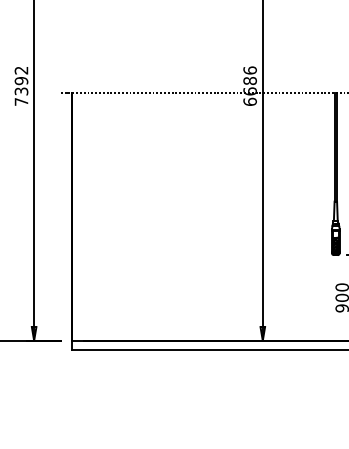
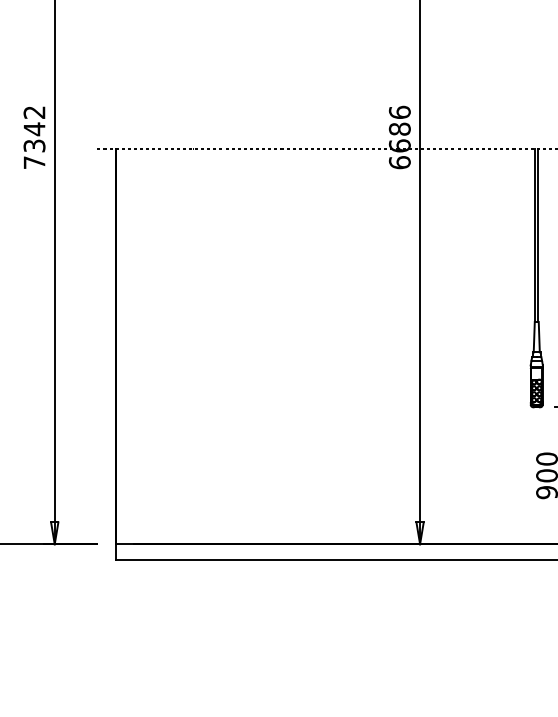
text: (21, 80) -> (34, 128), 7392 -> 7342

